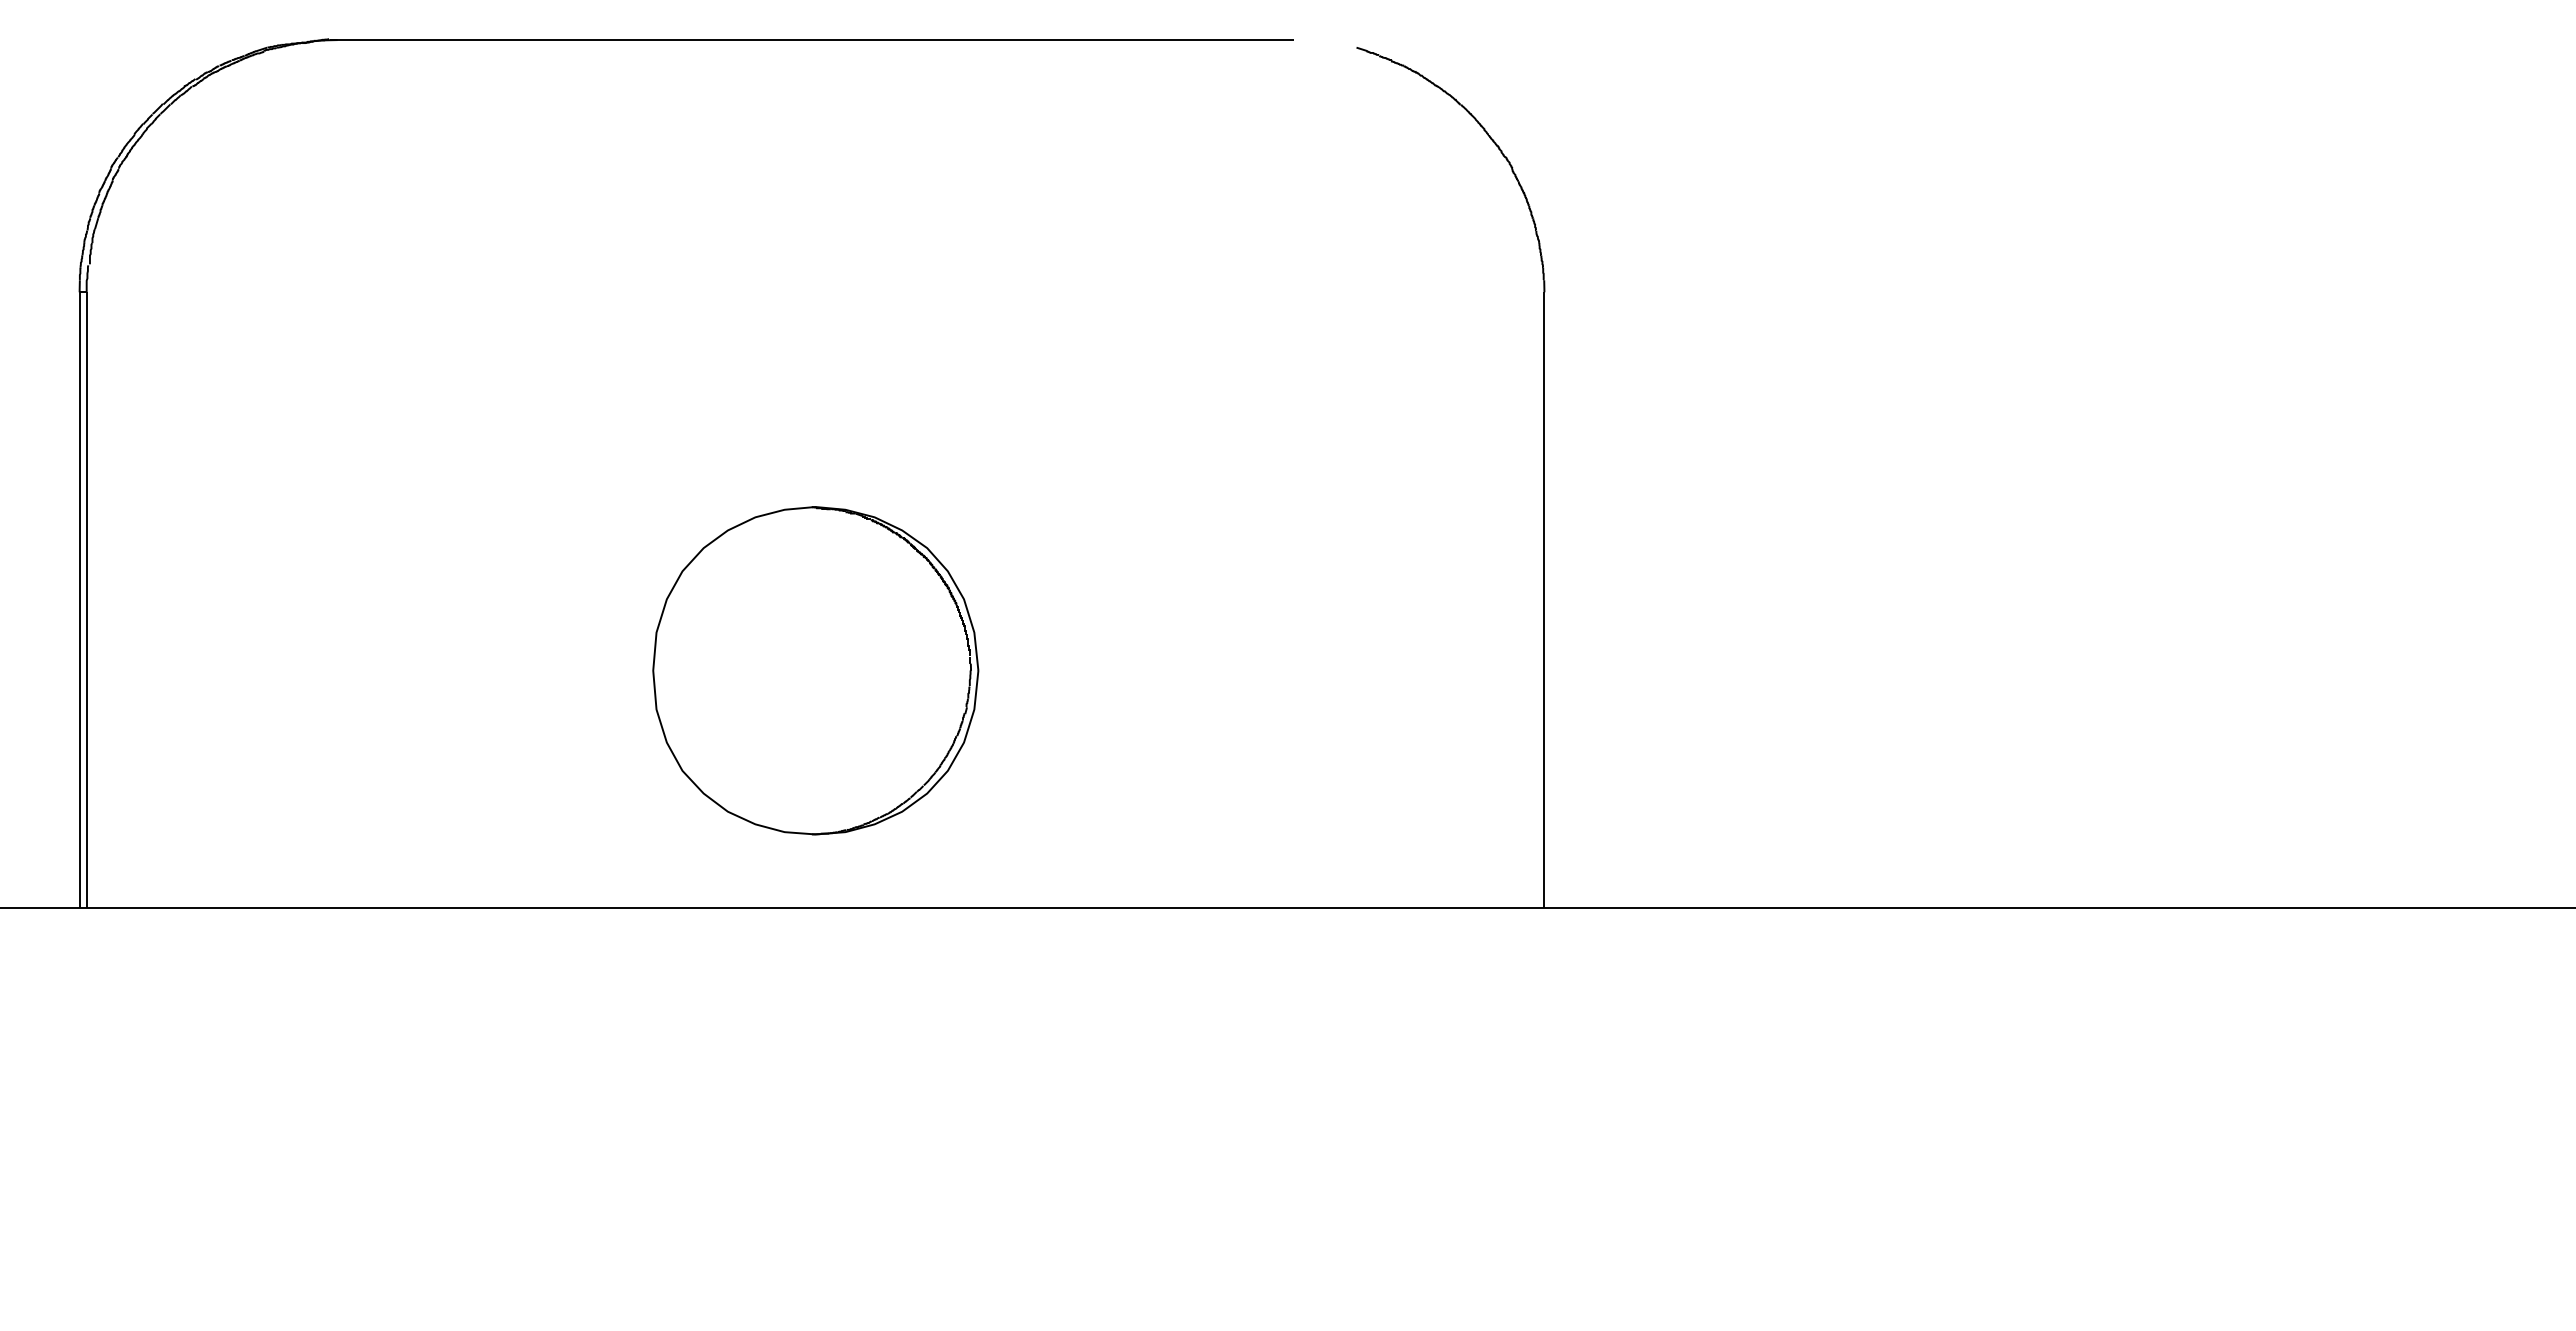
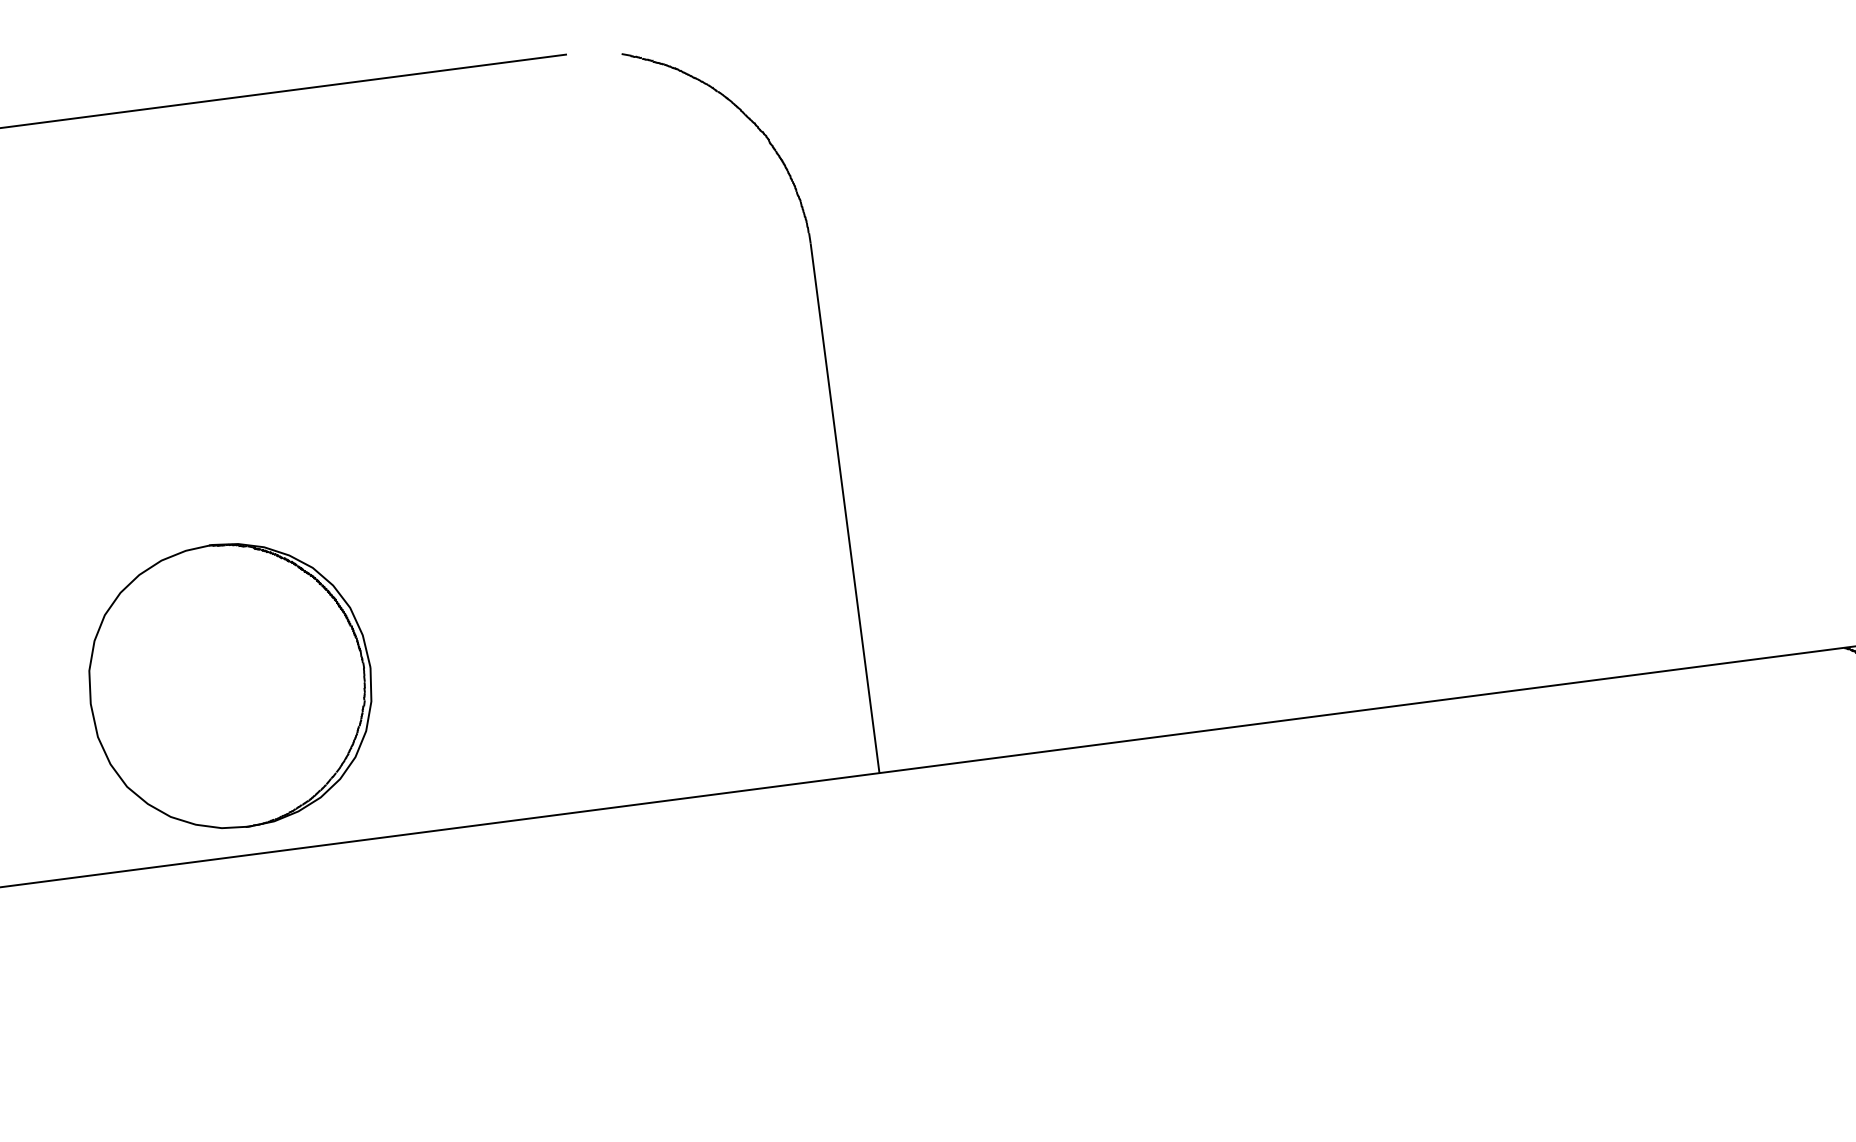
part: (815, 670) -> (230, 685), moved

